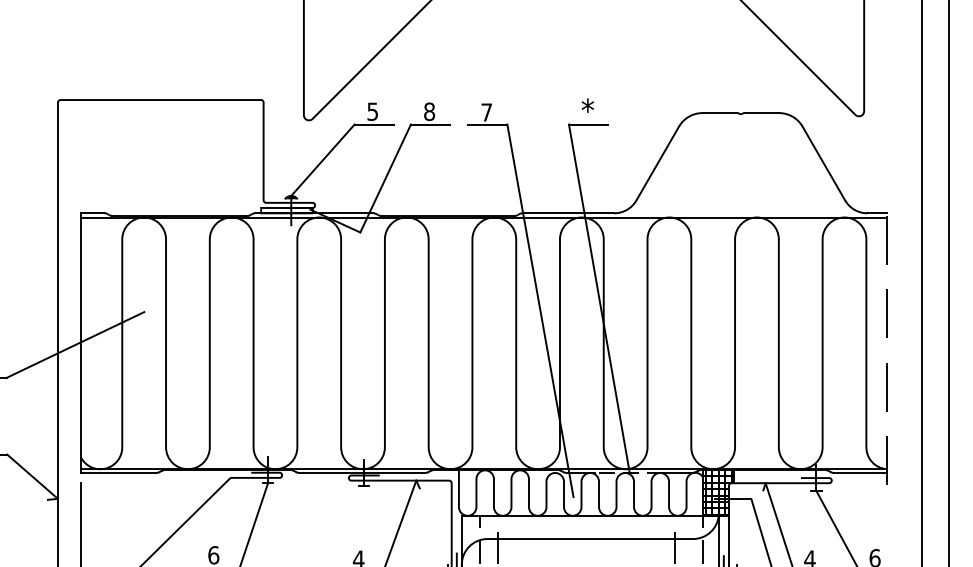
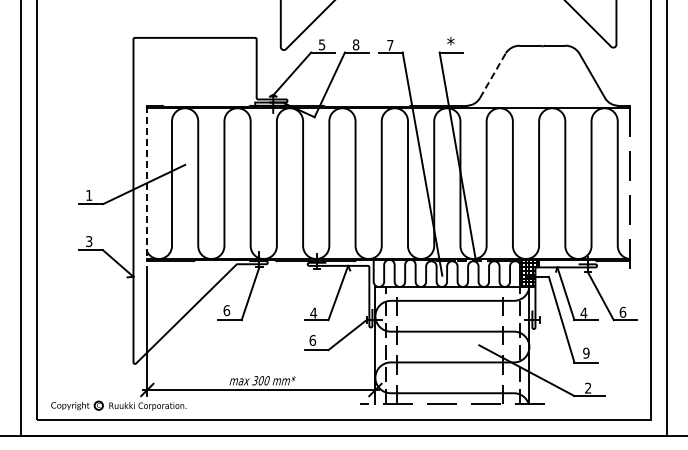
line: (657, 162) -> (492, 75), solid -> dashed
line: (81, 343) -> (147, 183), solid -> dashed

